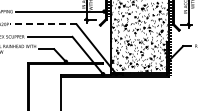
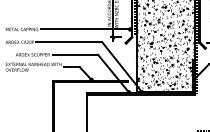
line: (42, 24) -> (68, 42), dashed -> solid

